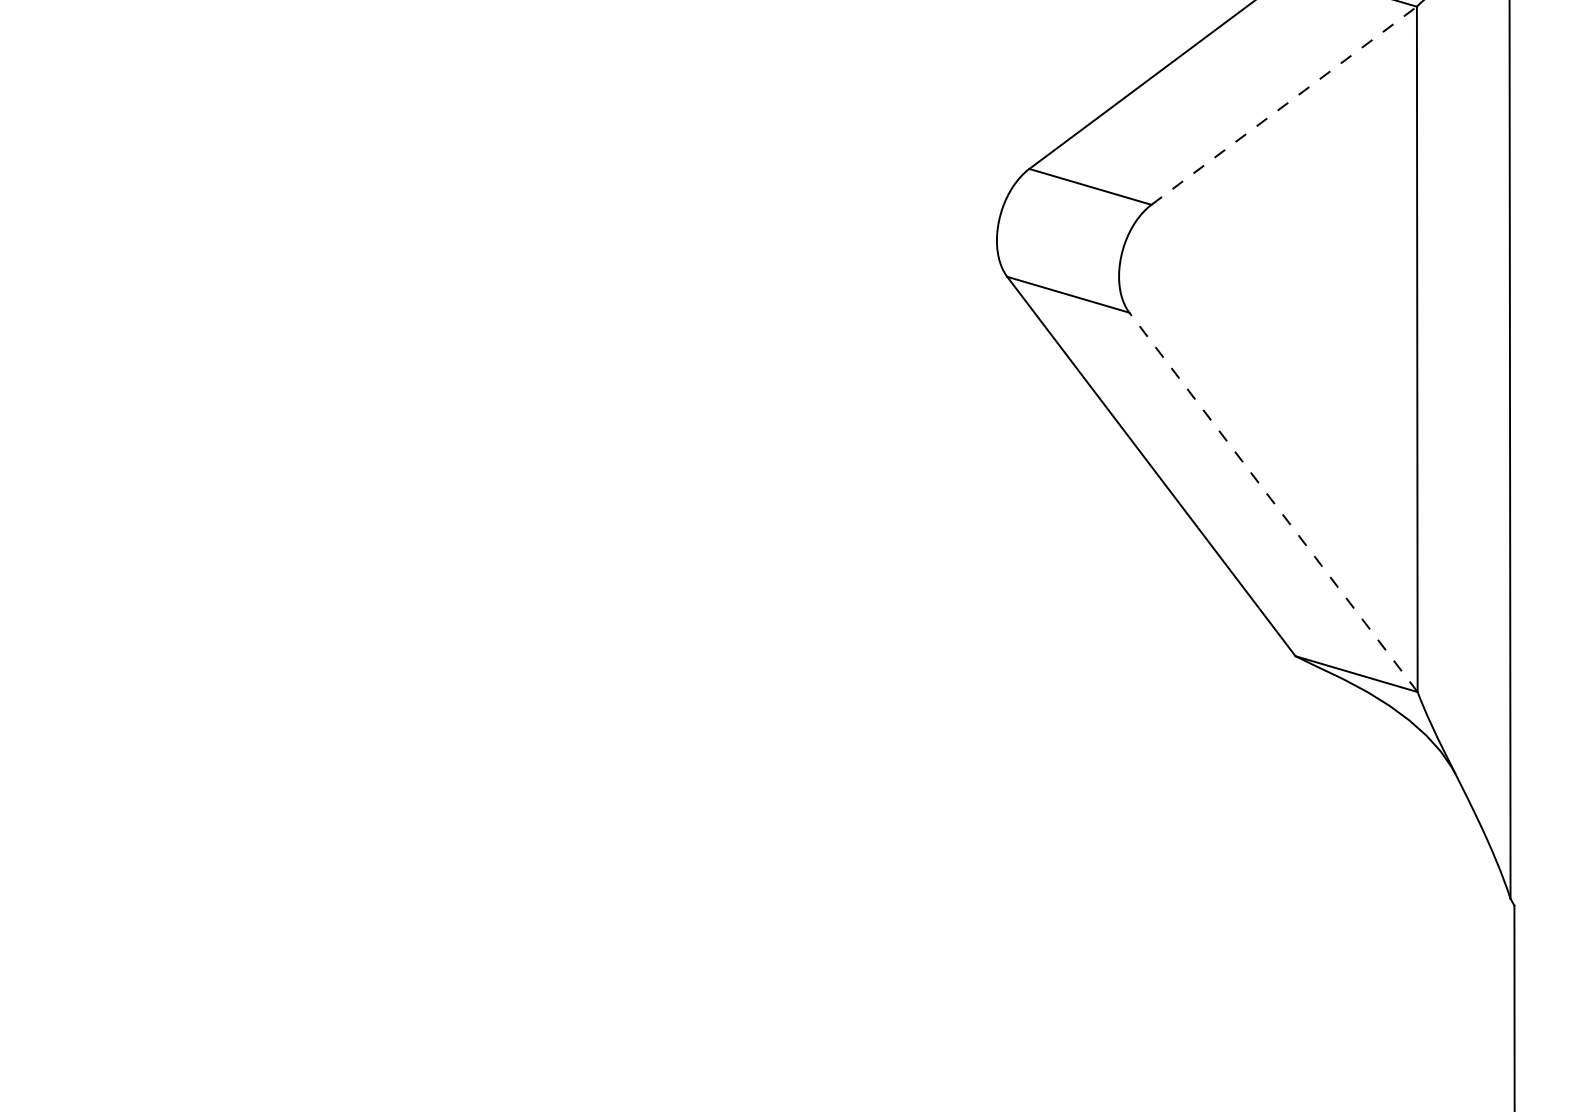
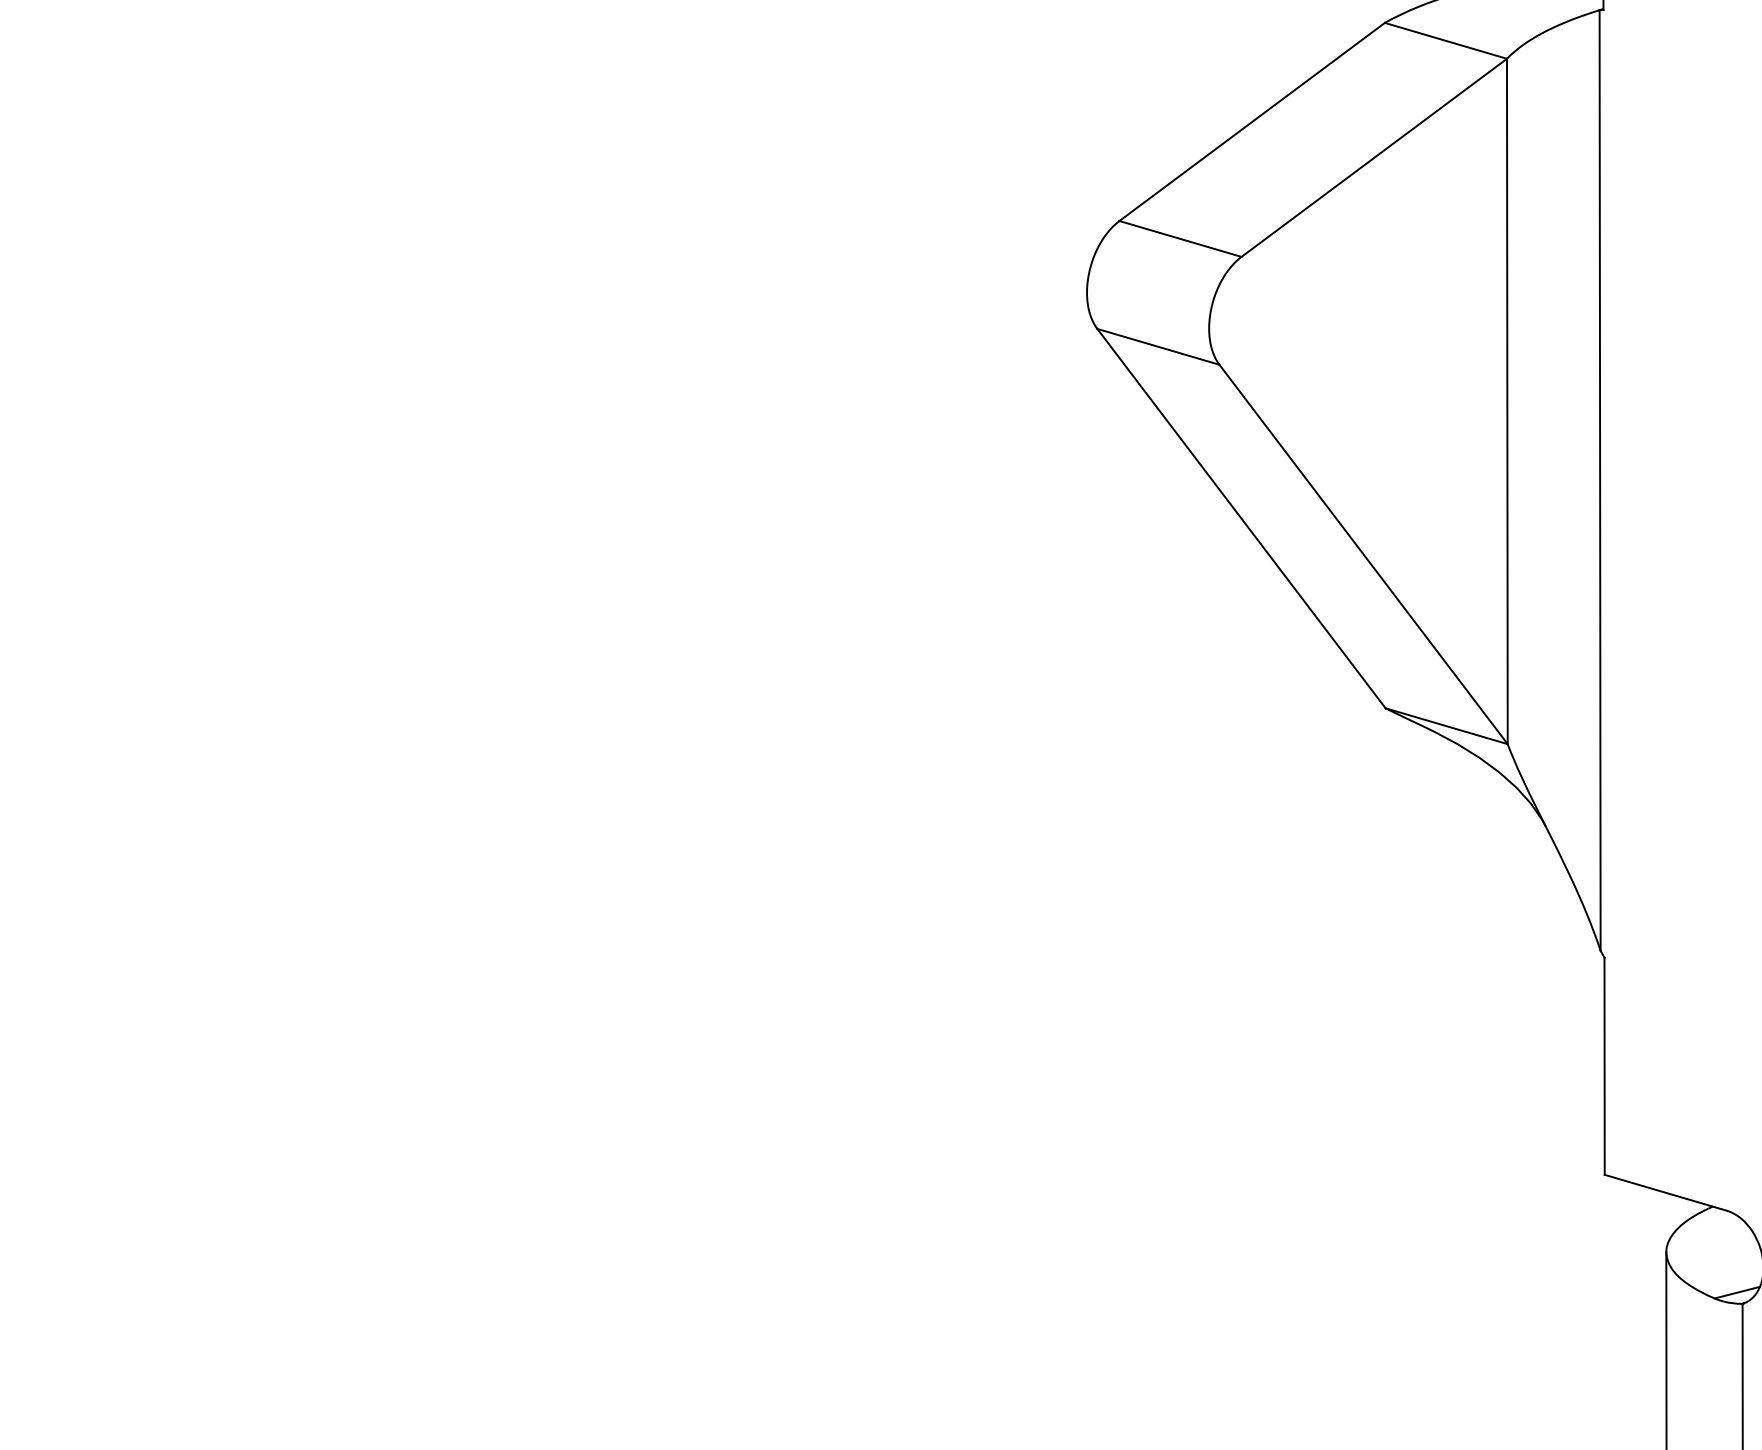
line: (1284, 105) -> (1374, 157), dashed -> solid
line: (1273, 502) -> (1363, 554), dashed -> solid

